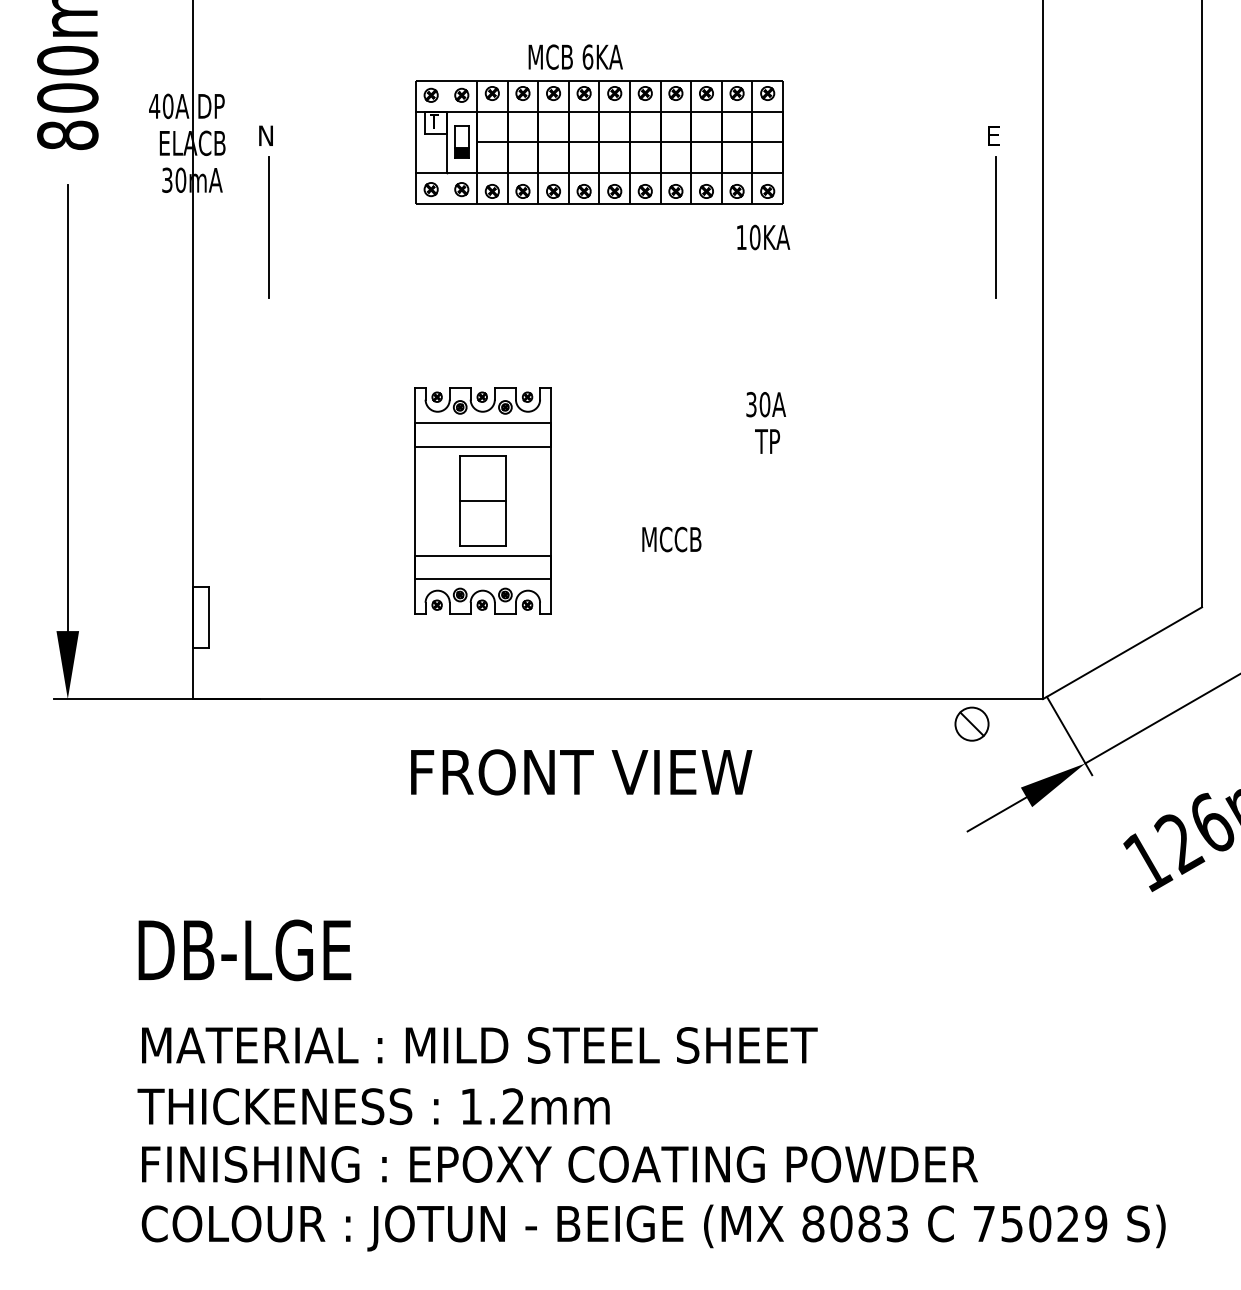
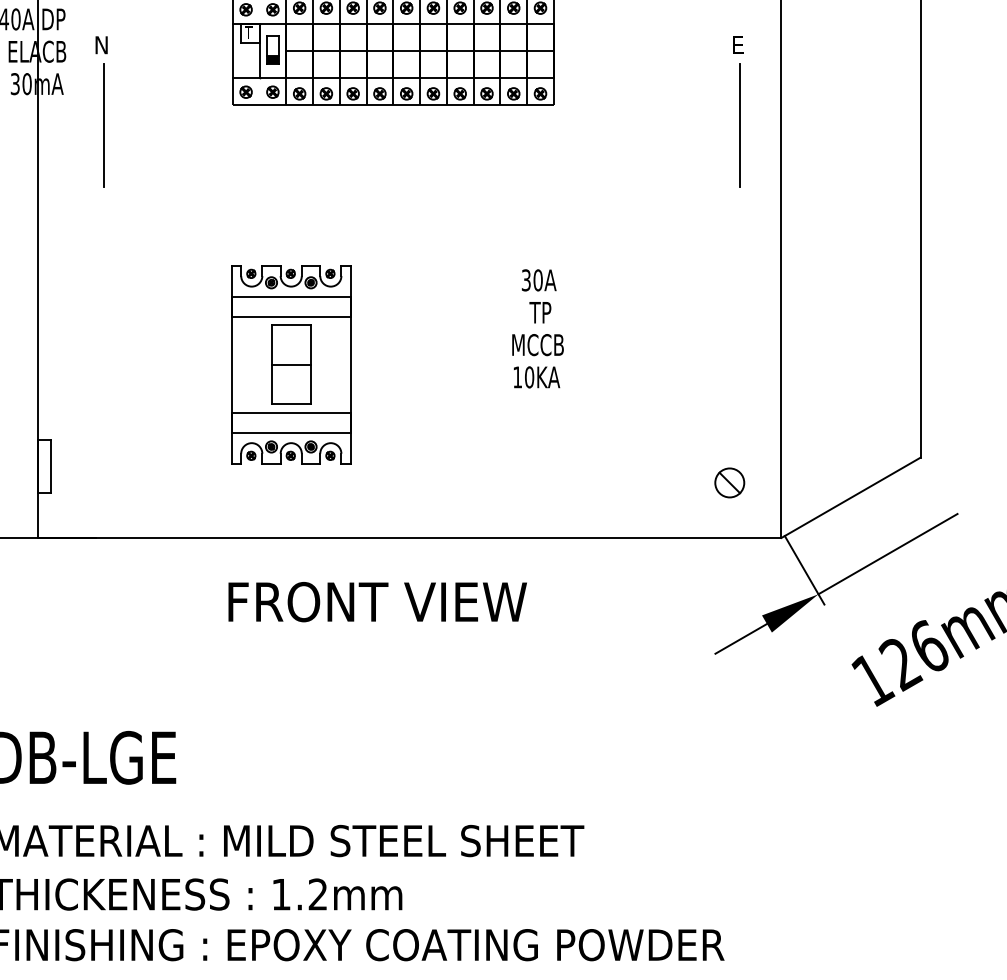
text: (763, 237) -> (536, 377), moved
text: (671, 539) -> (537, 345), moved
part: (971, 723) -> (729, 482), moved

